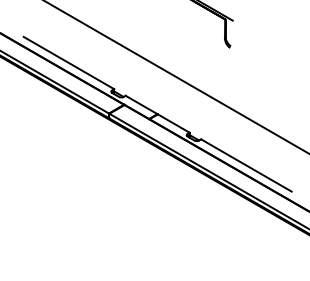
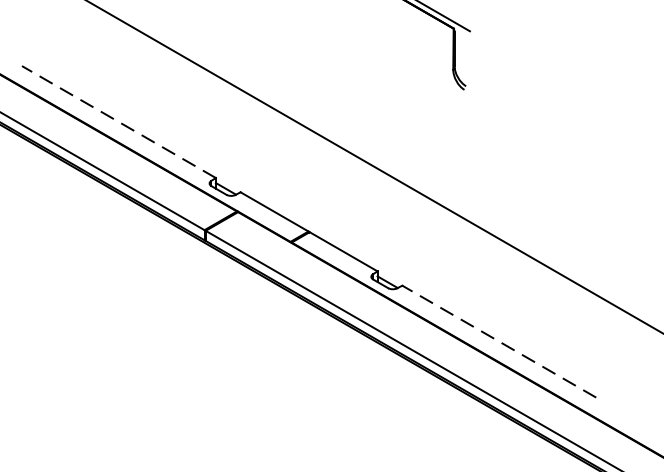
line: (68, 62) -> (117, 120), solid -> dashed
line: (246, 165) -> (499, 341), solid -> dashed

